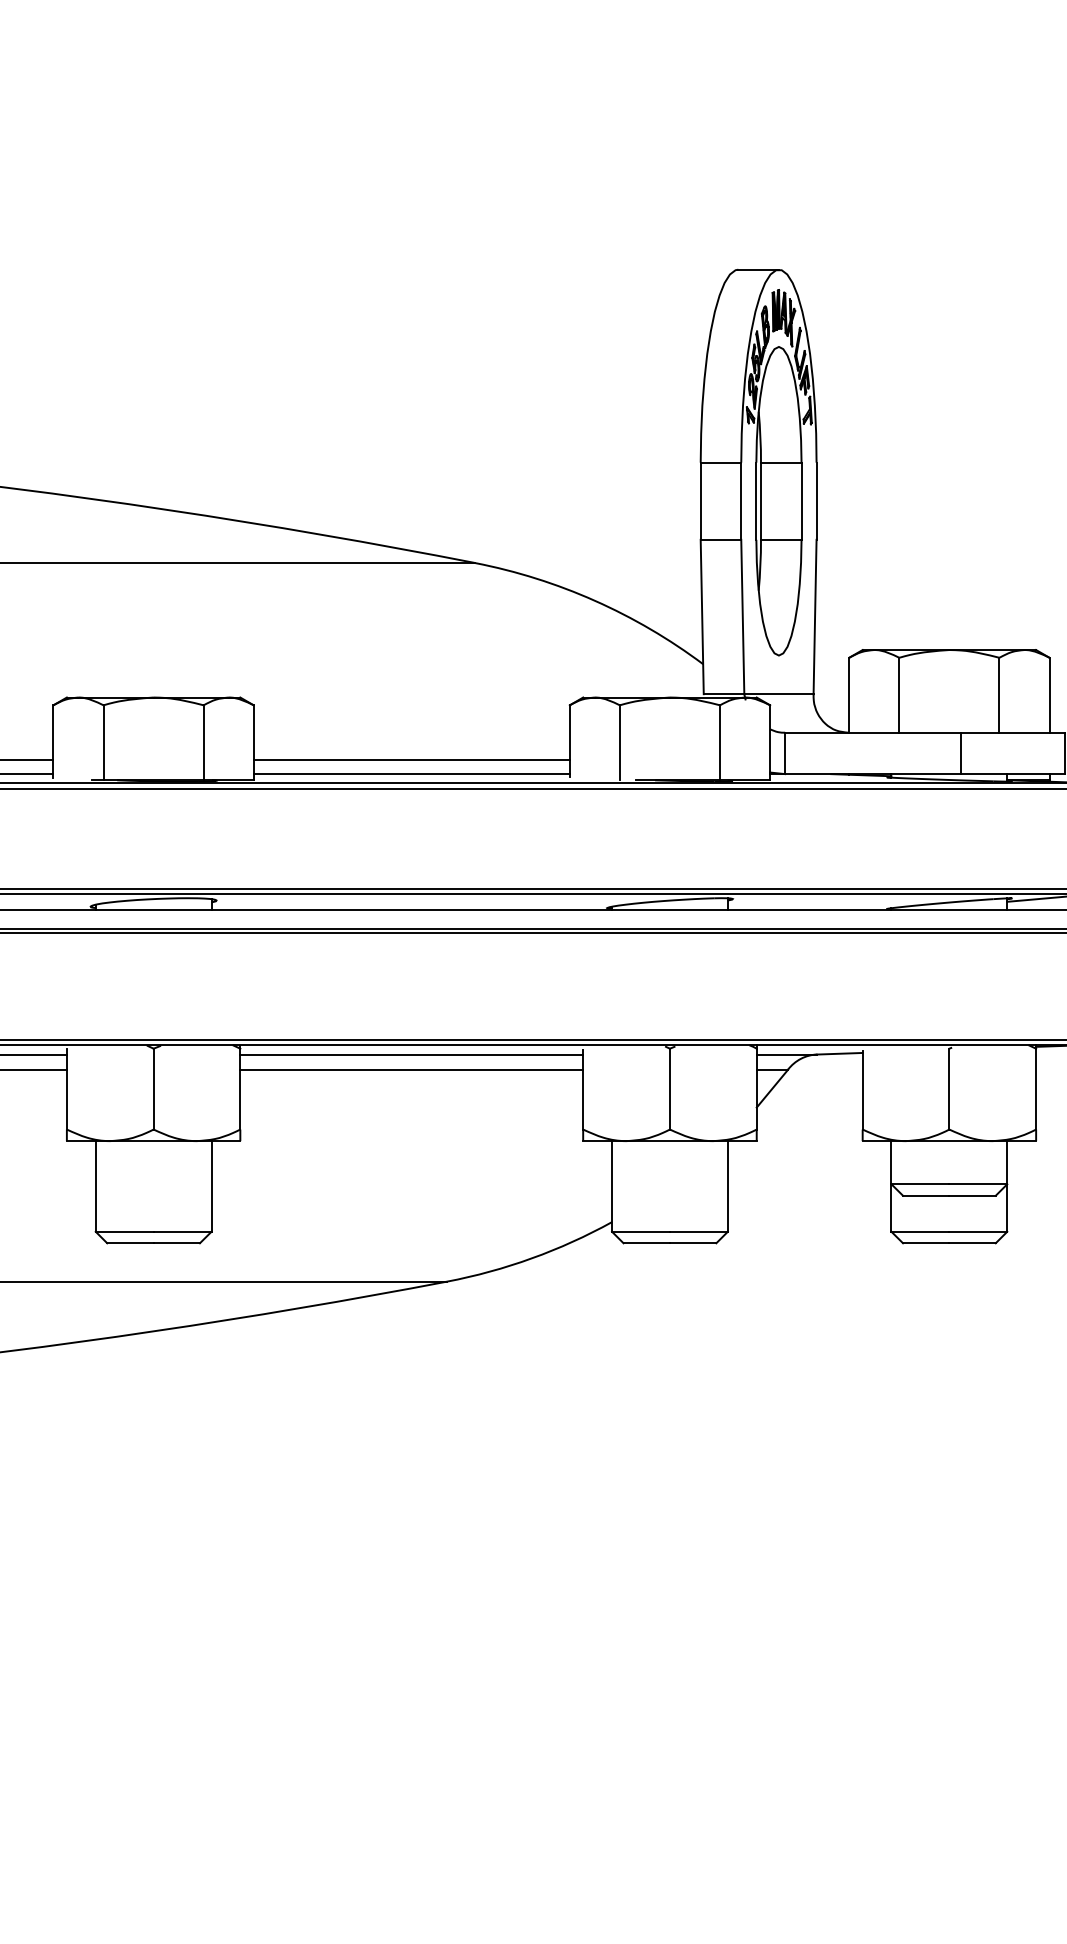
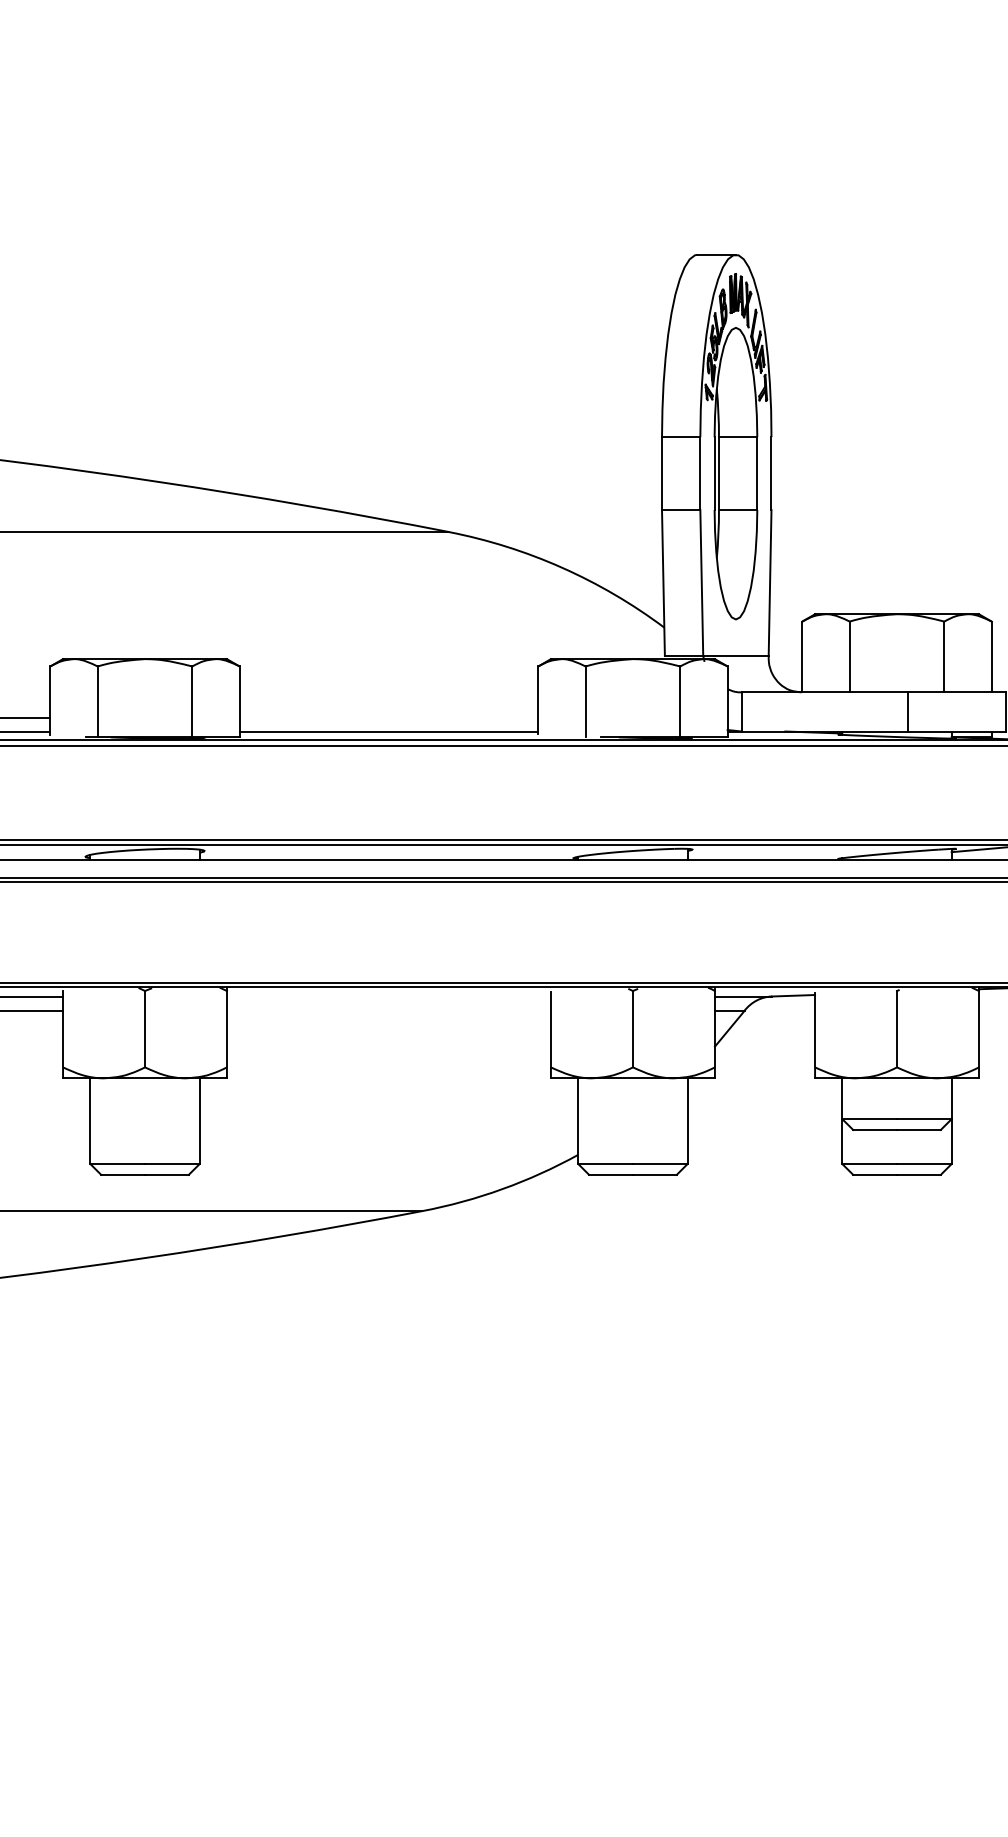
line: (411, 760) -> (388, 718), removed
line: (411, 1054) -> (388, 996), removed
line: (411, 1069) -> (388, 1010), removed

